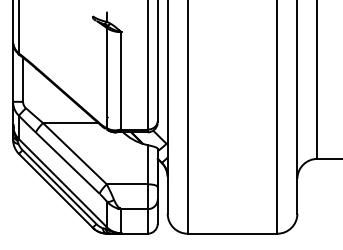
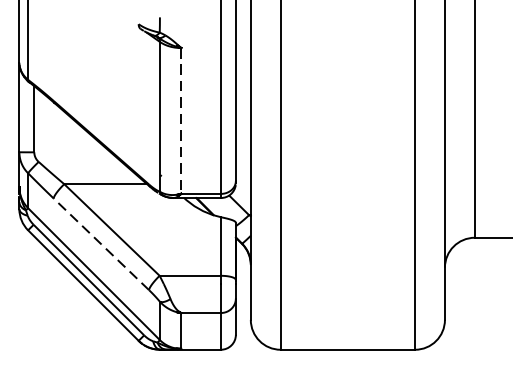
line: (121, 80) -> (181, 120), solid -> dashed
line: (67, 163) -> (100, 244), solid -> dashed

